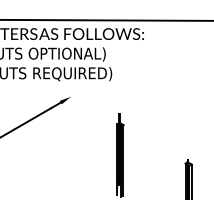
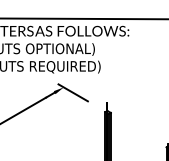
line: (81, 102) -> (73, 92), added

